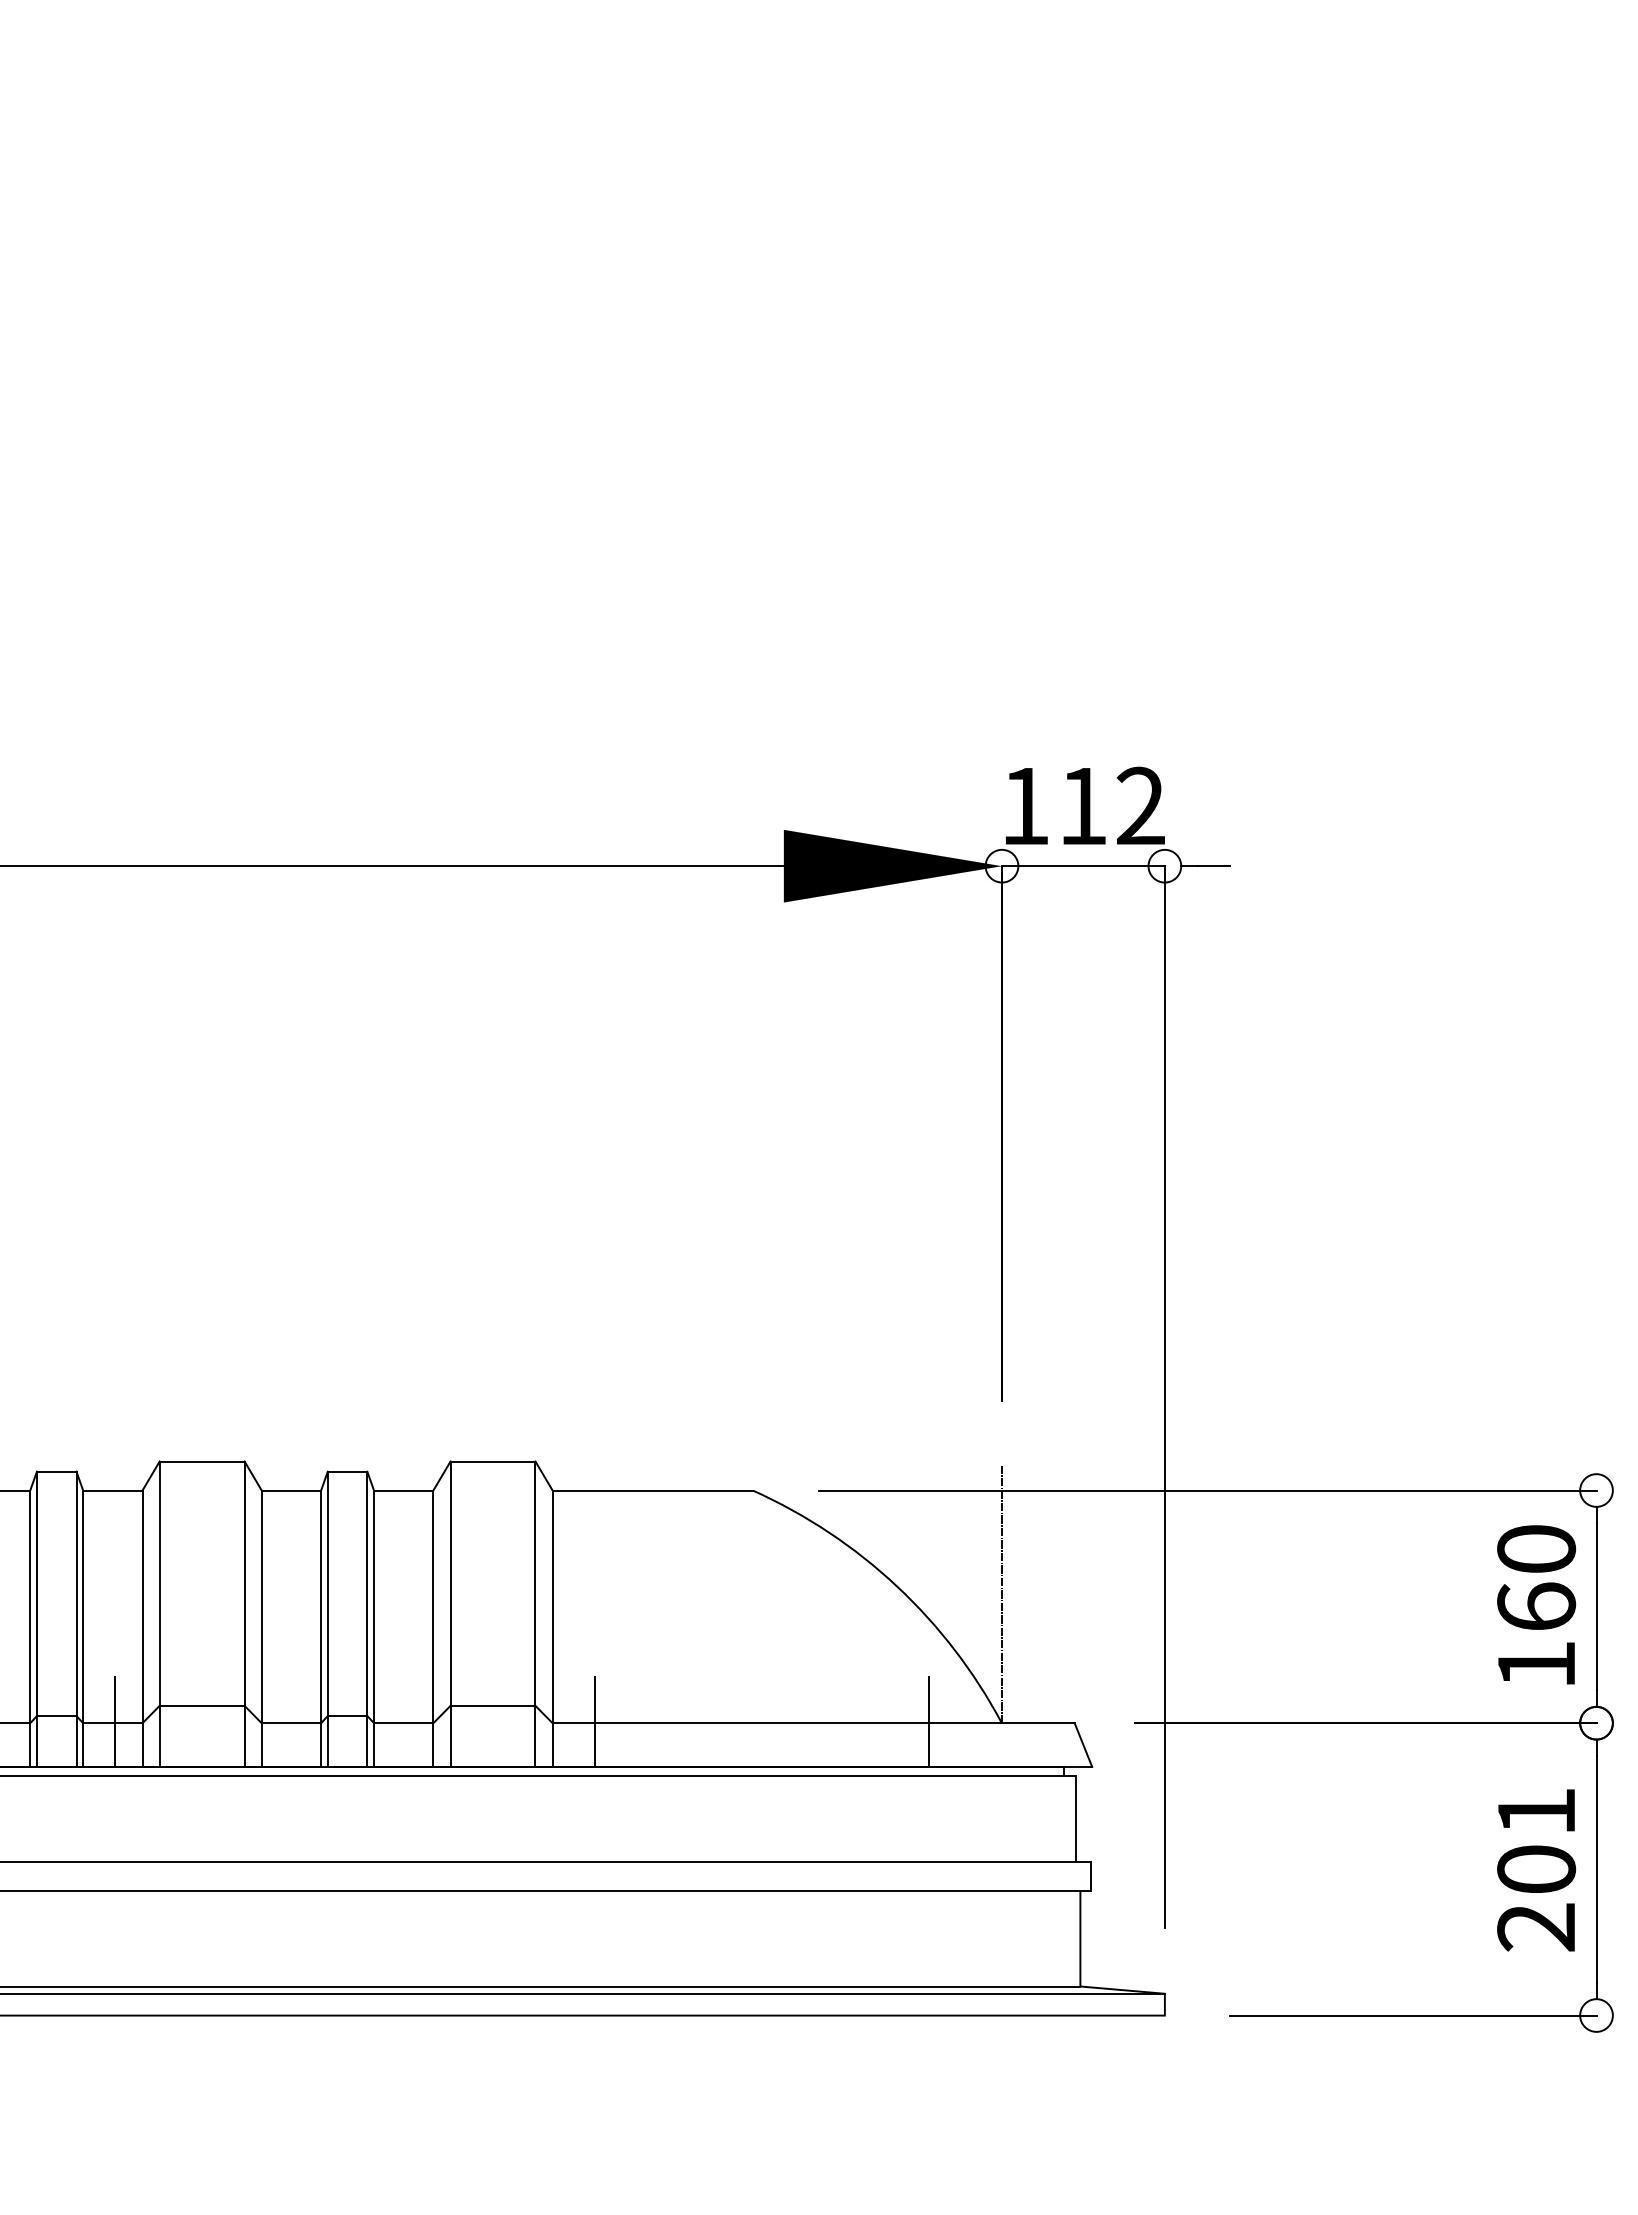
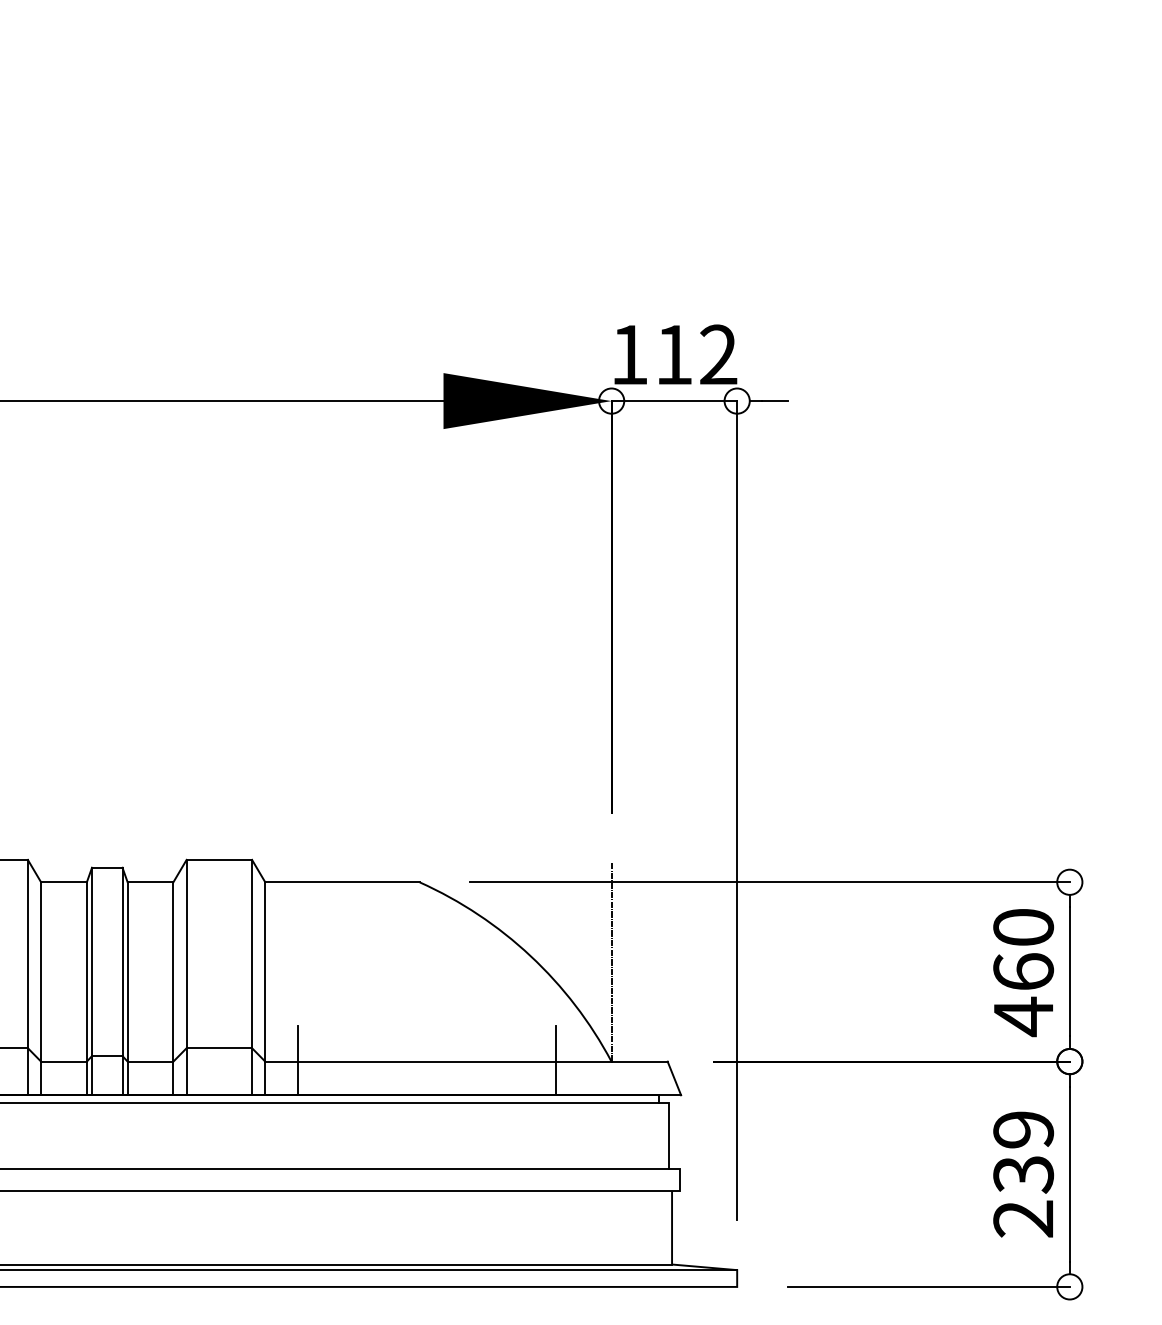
text: (1536, 1665) -> (1023, 1017), 160 -> 460
text: (1536, 1841) -> (1023, 1152), 201 -> 239

